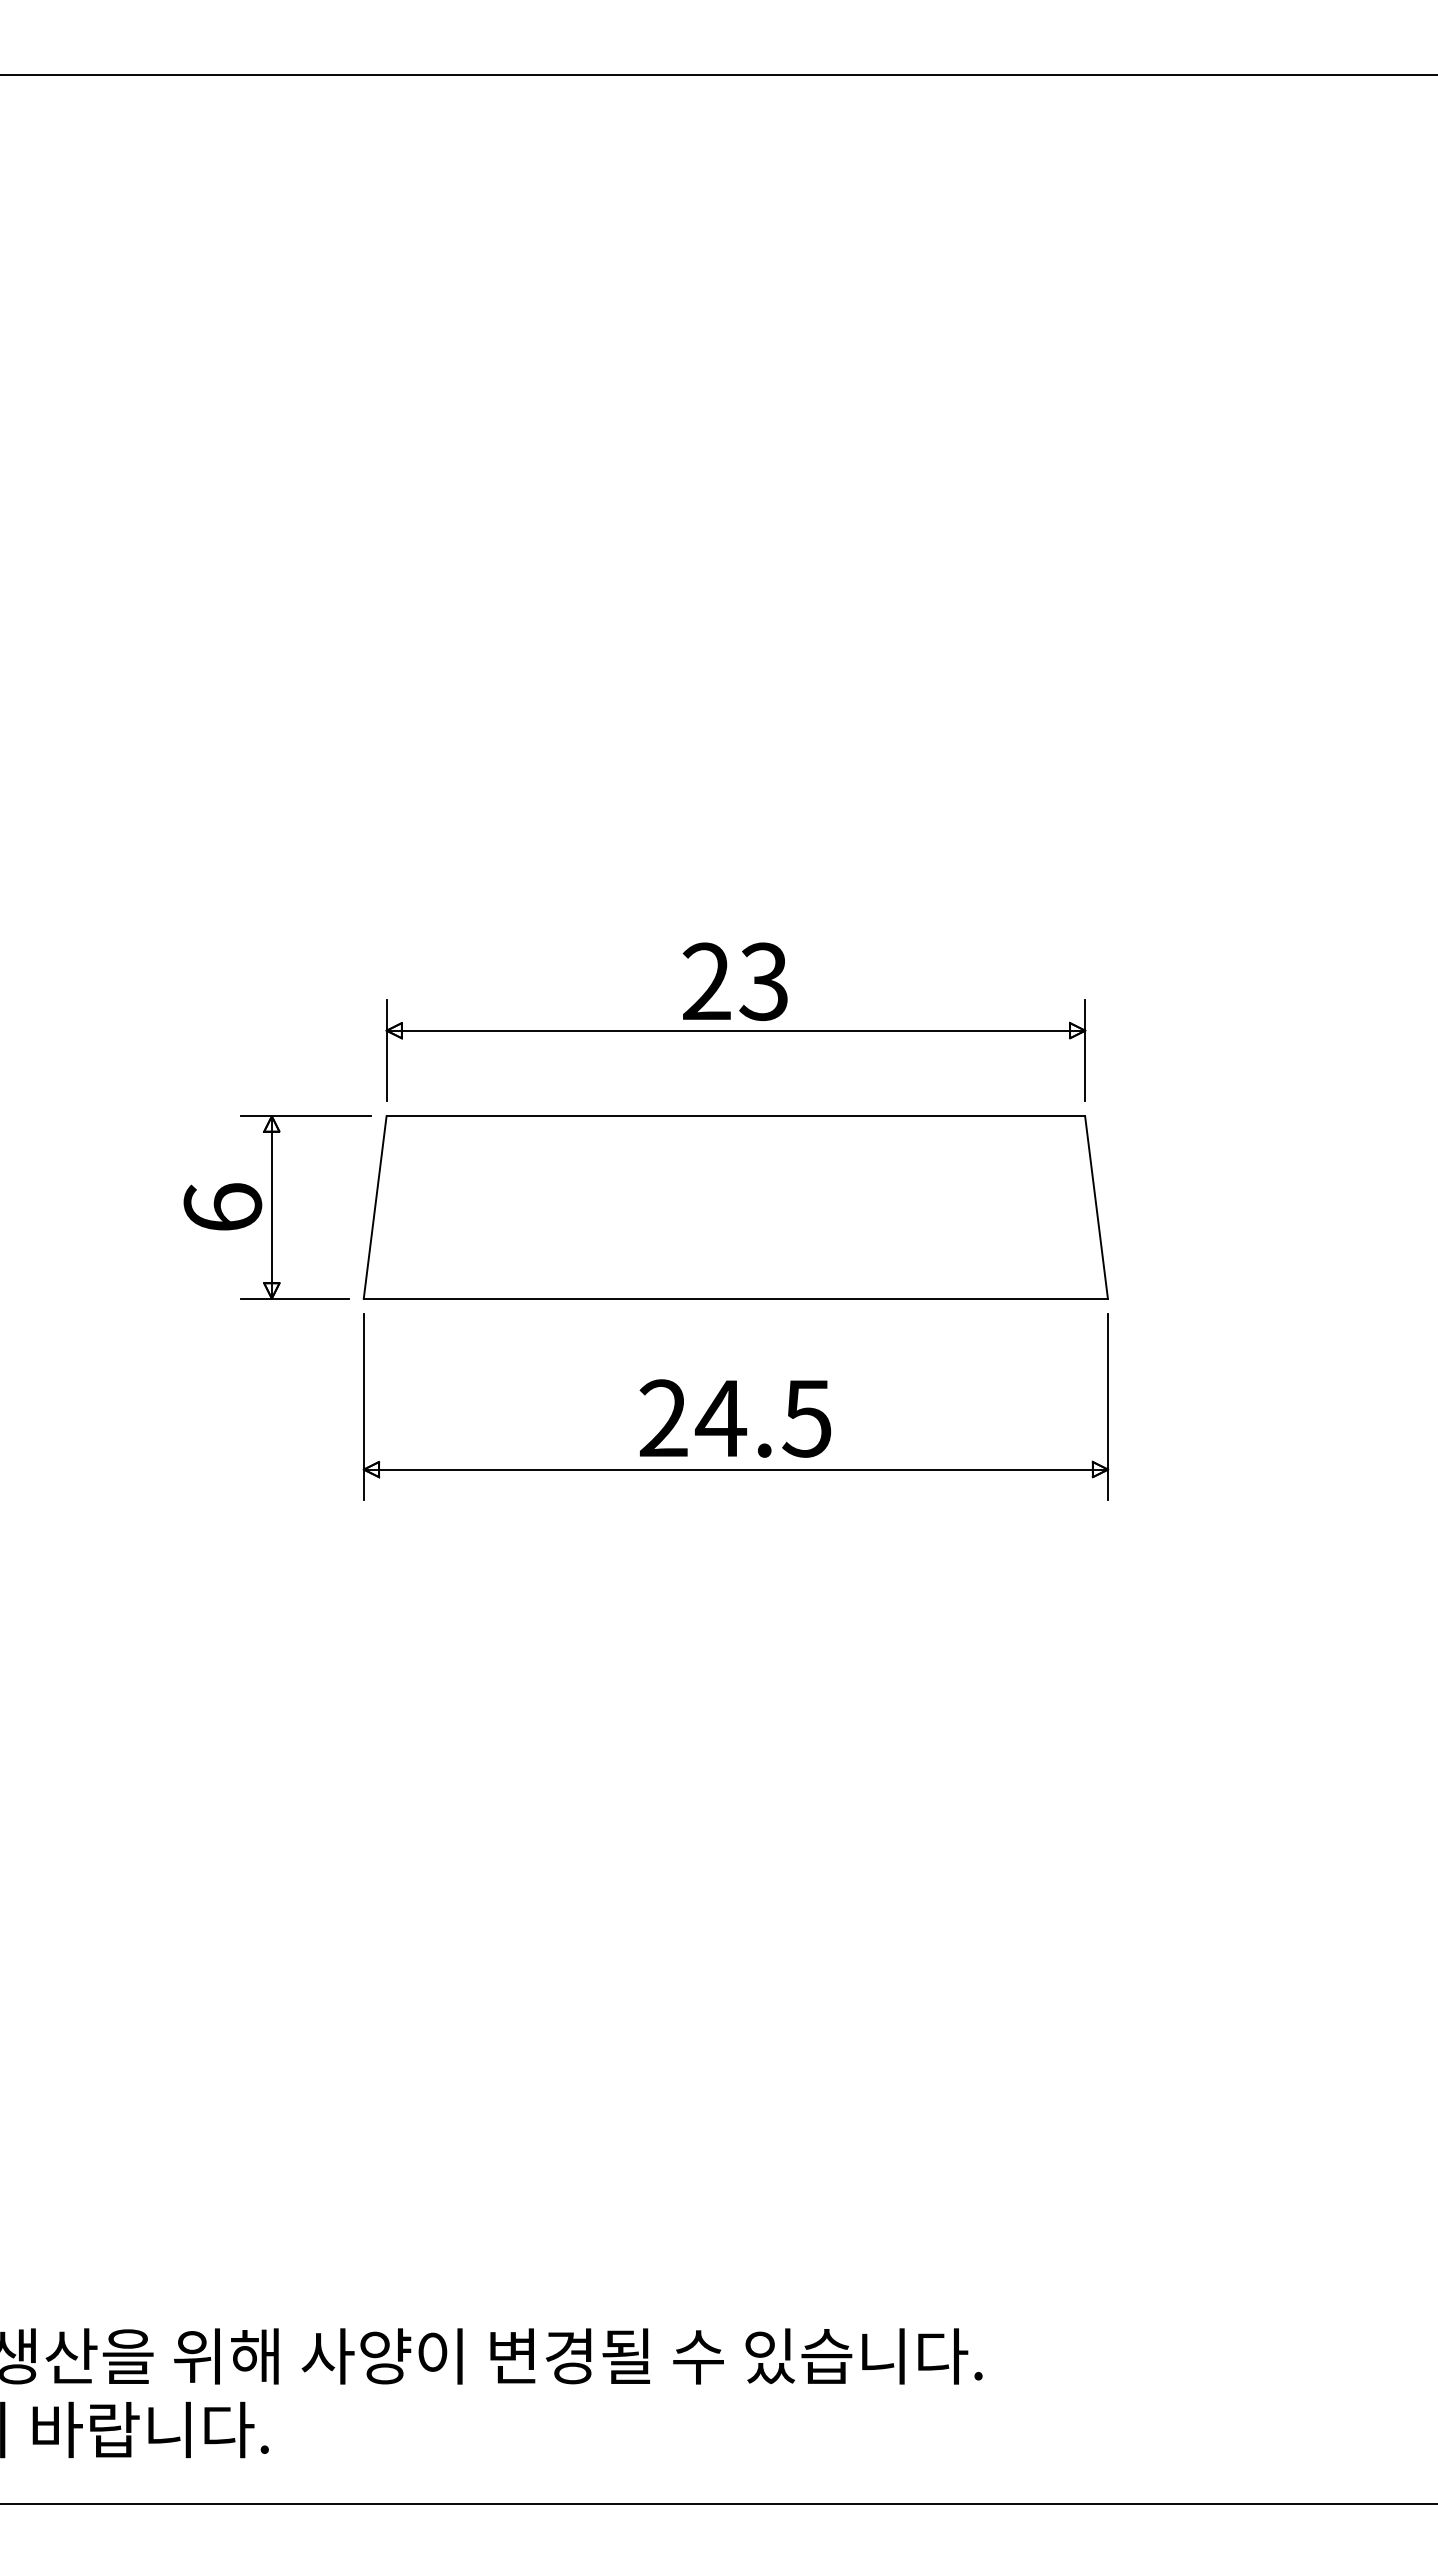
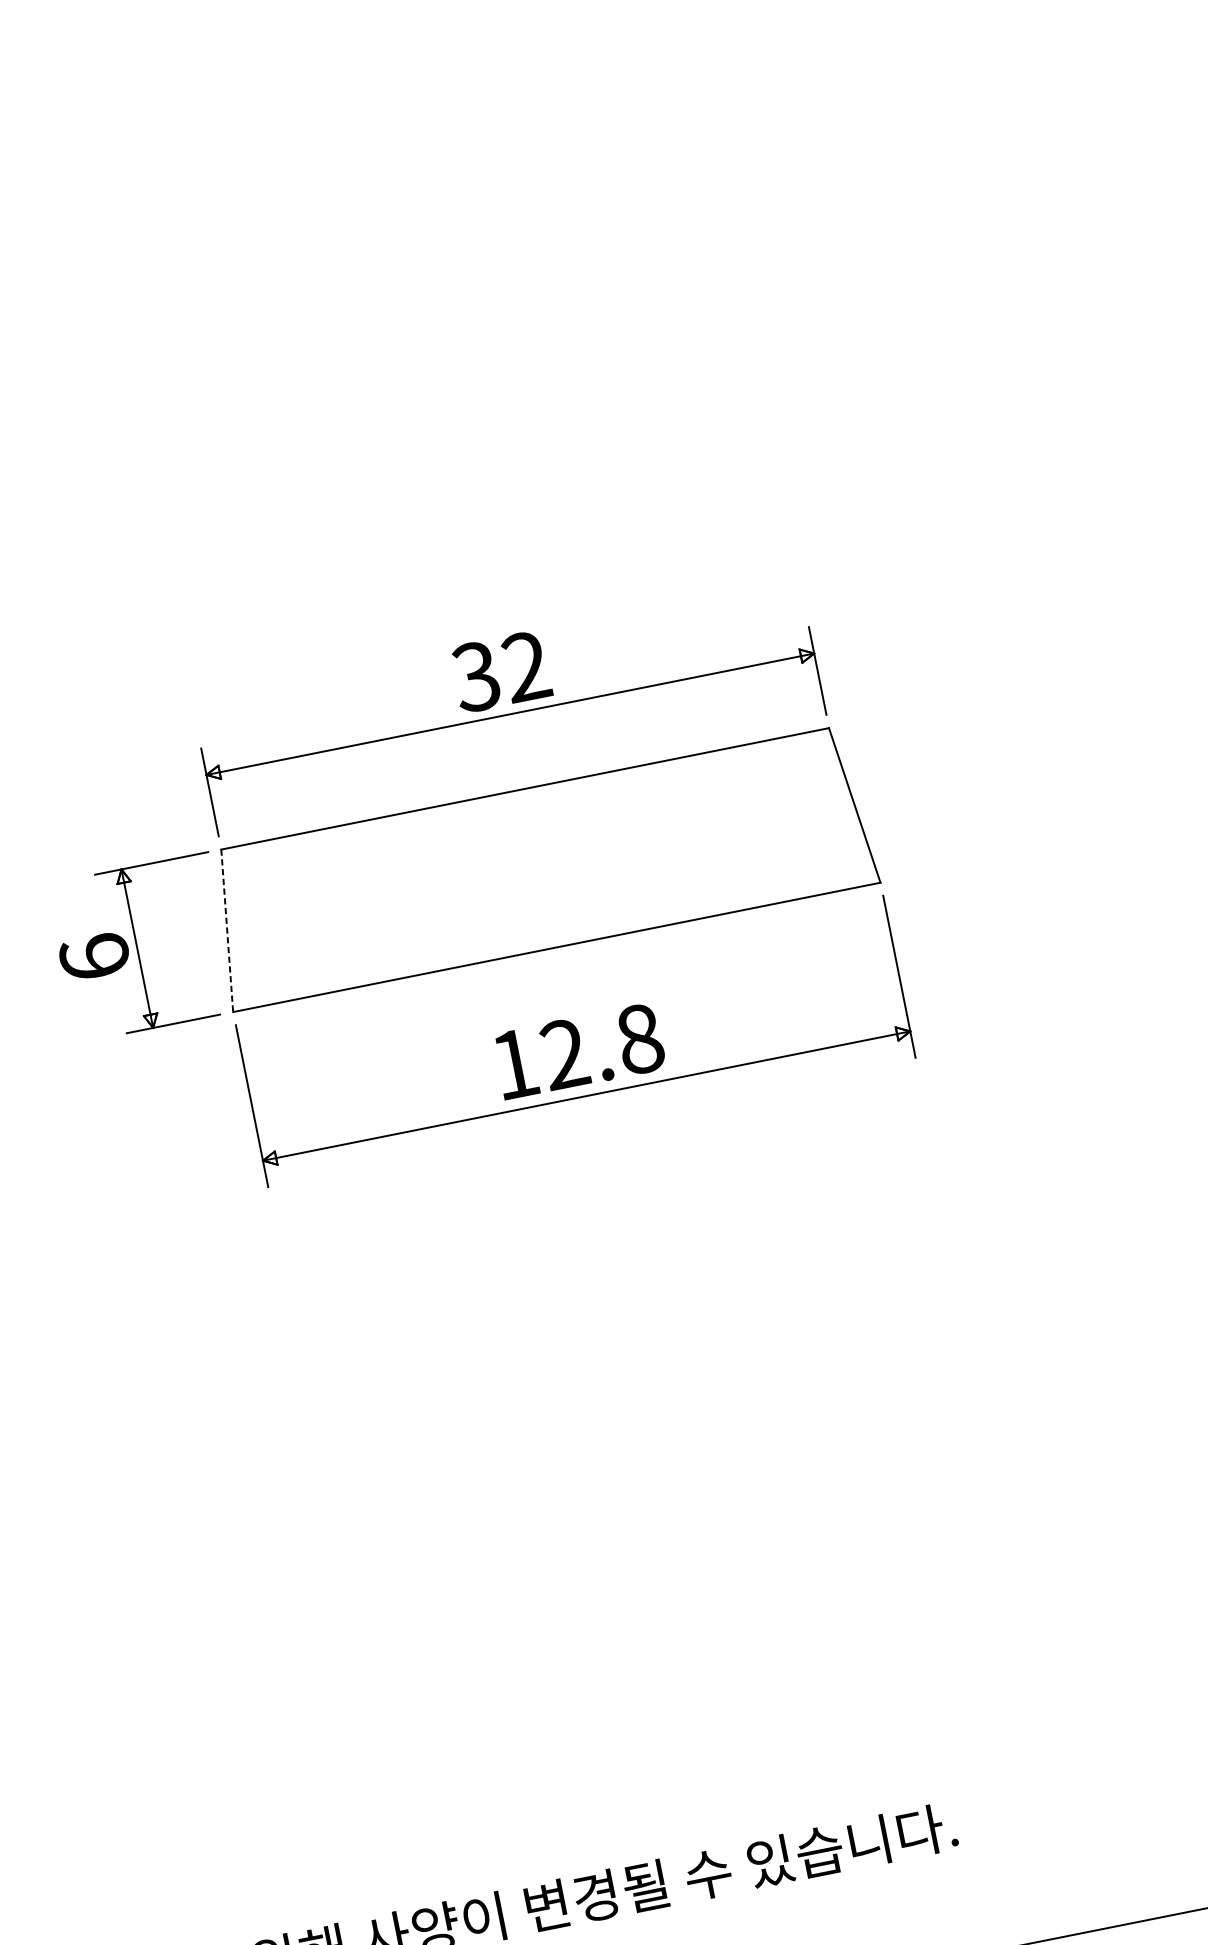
text: (734, 981) -> (500, 671), 23 -> 32
line: (375, 1207) -> (227, 930), solid -> dashed
text: (735, 1418) -> (577, 1051), 24.5 -> 12.8

